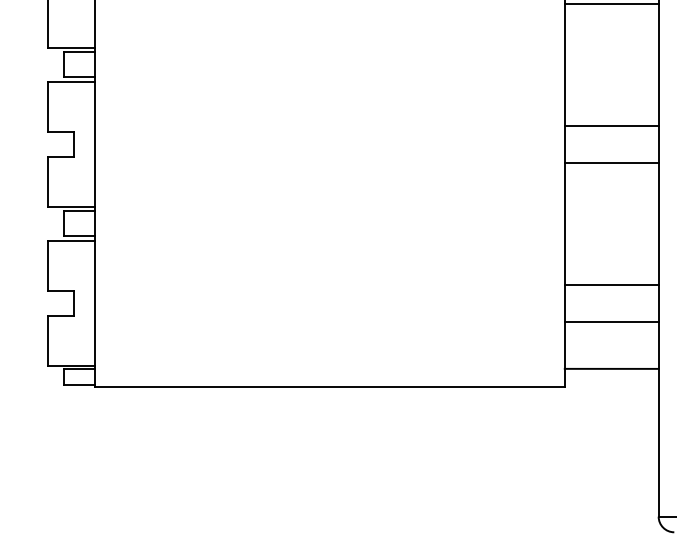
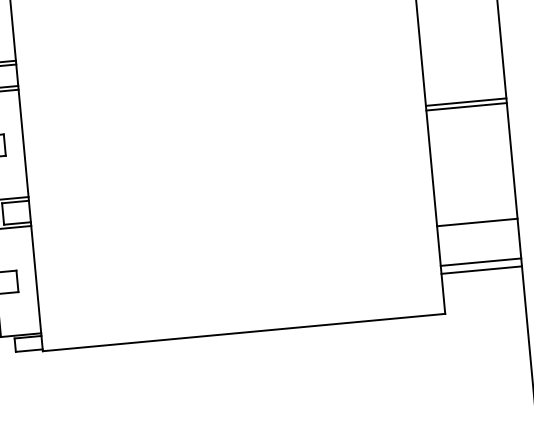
line: (611, 125) -> (466, 106), moved
line: (611, 163) -> (466, 102), moved
line: (611, 322) -> (481, 270), moved
line: (611, 368) -> (480, 261), moved

